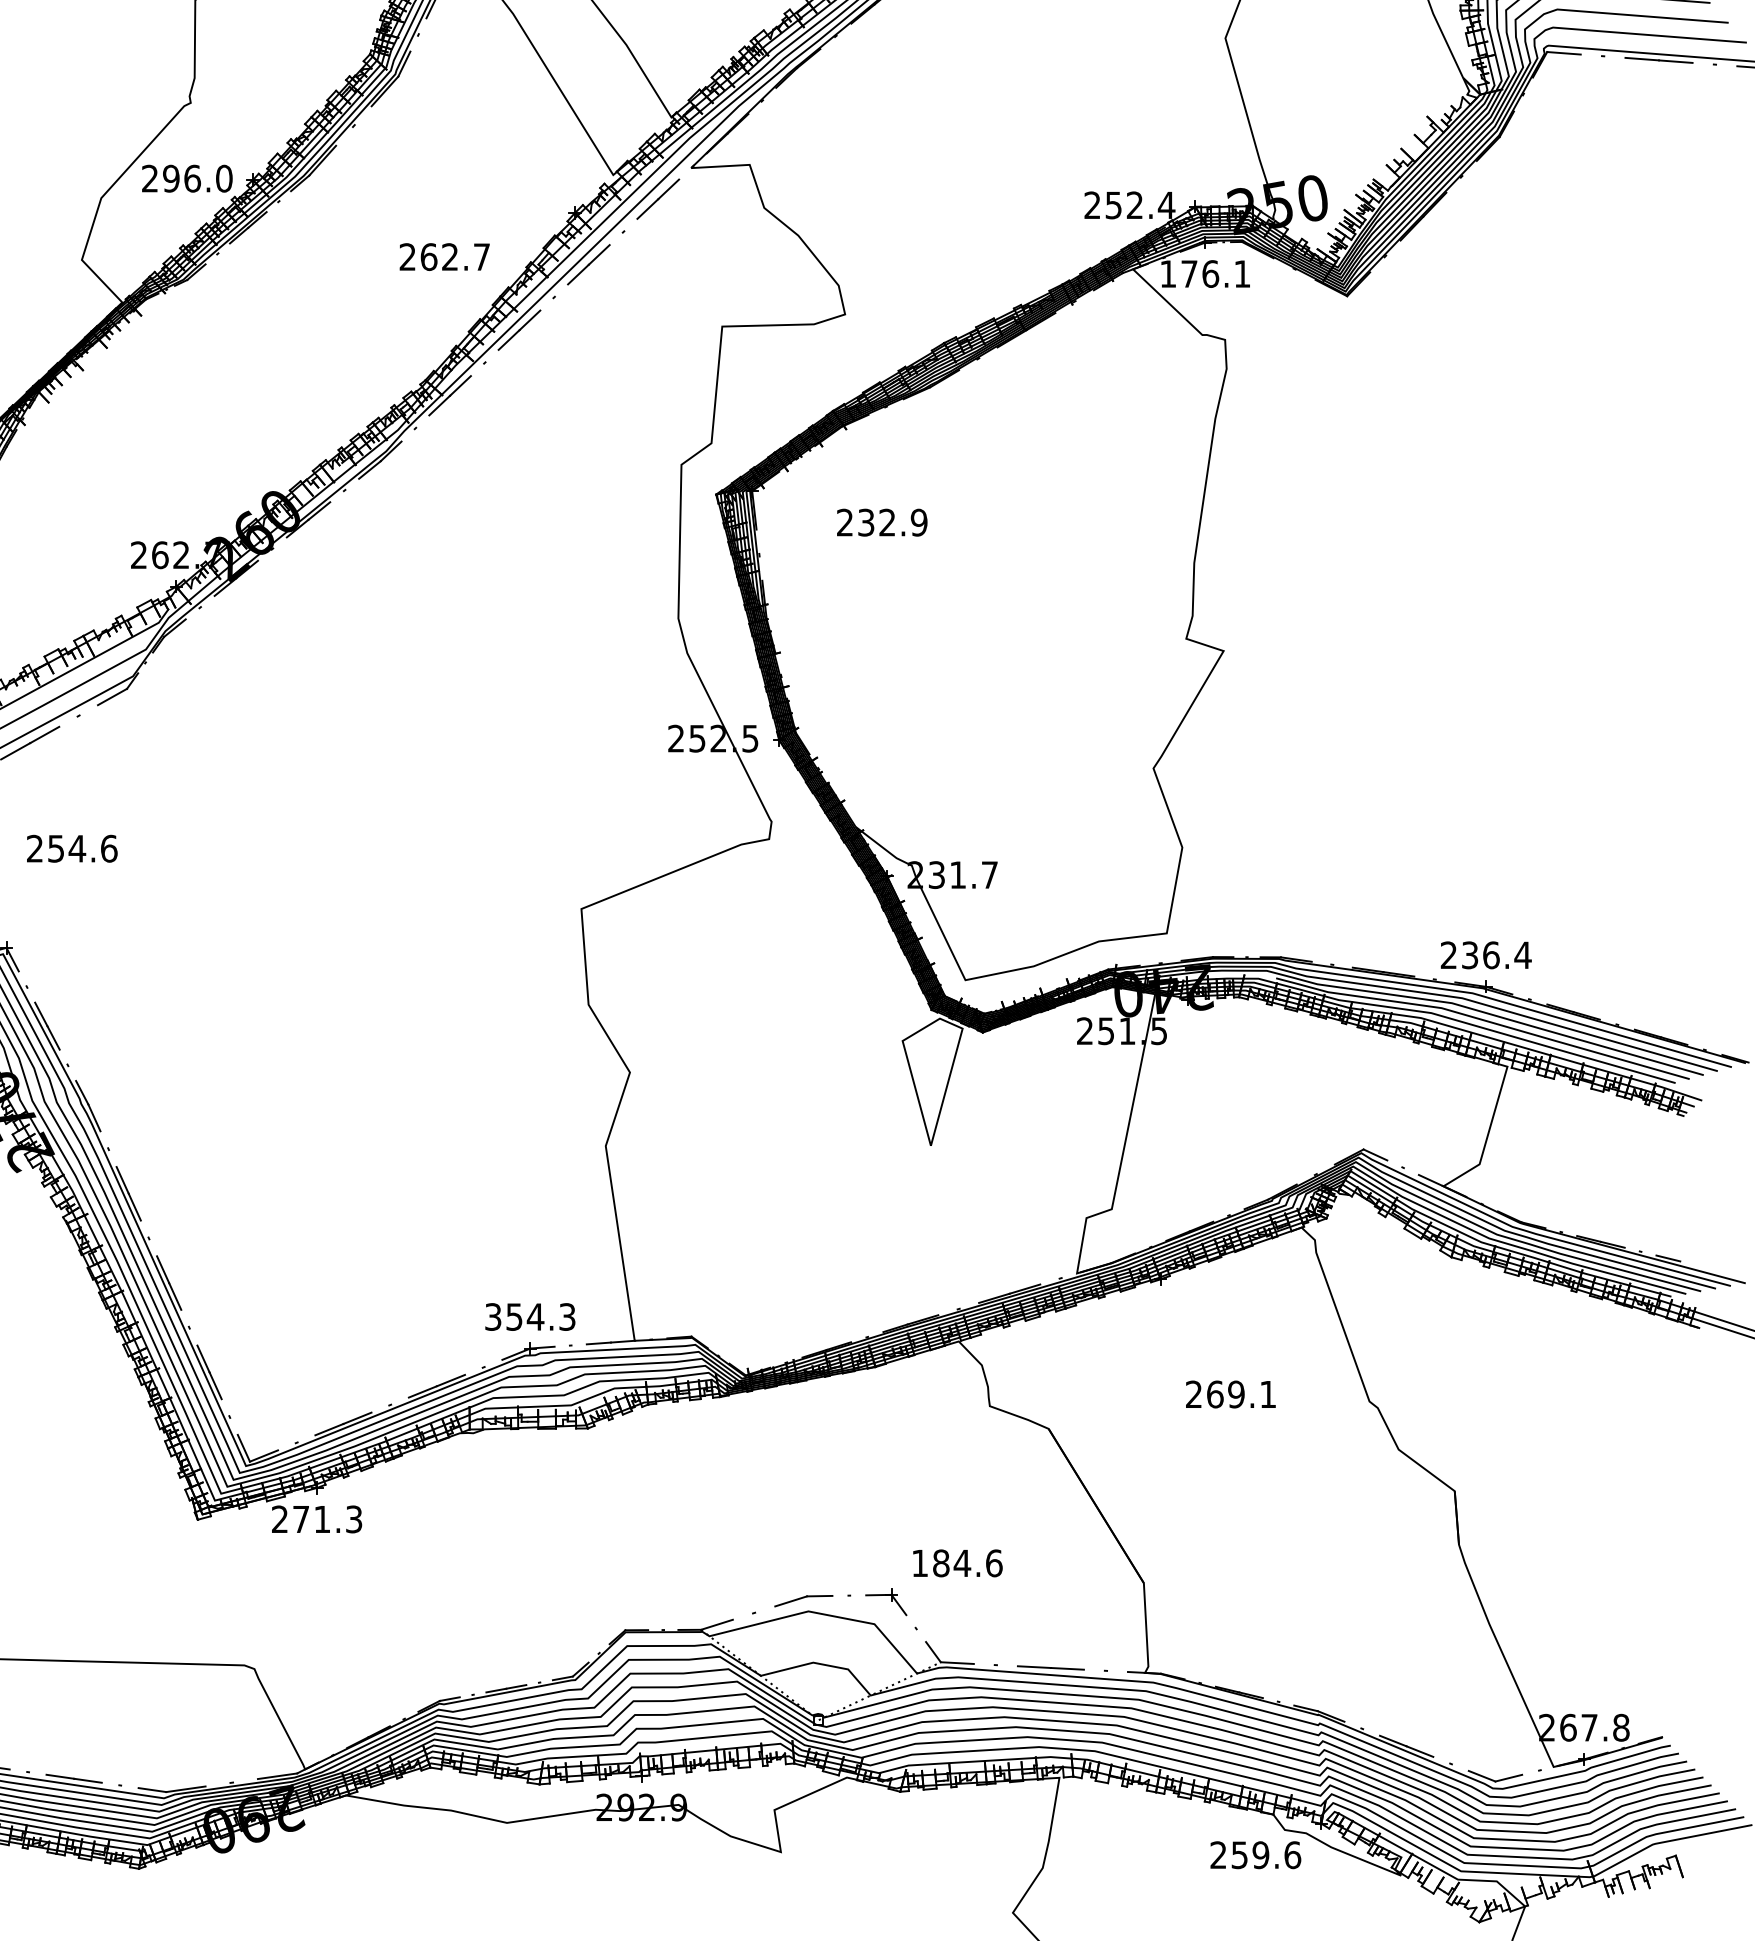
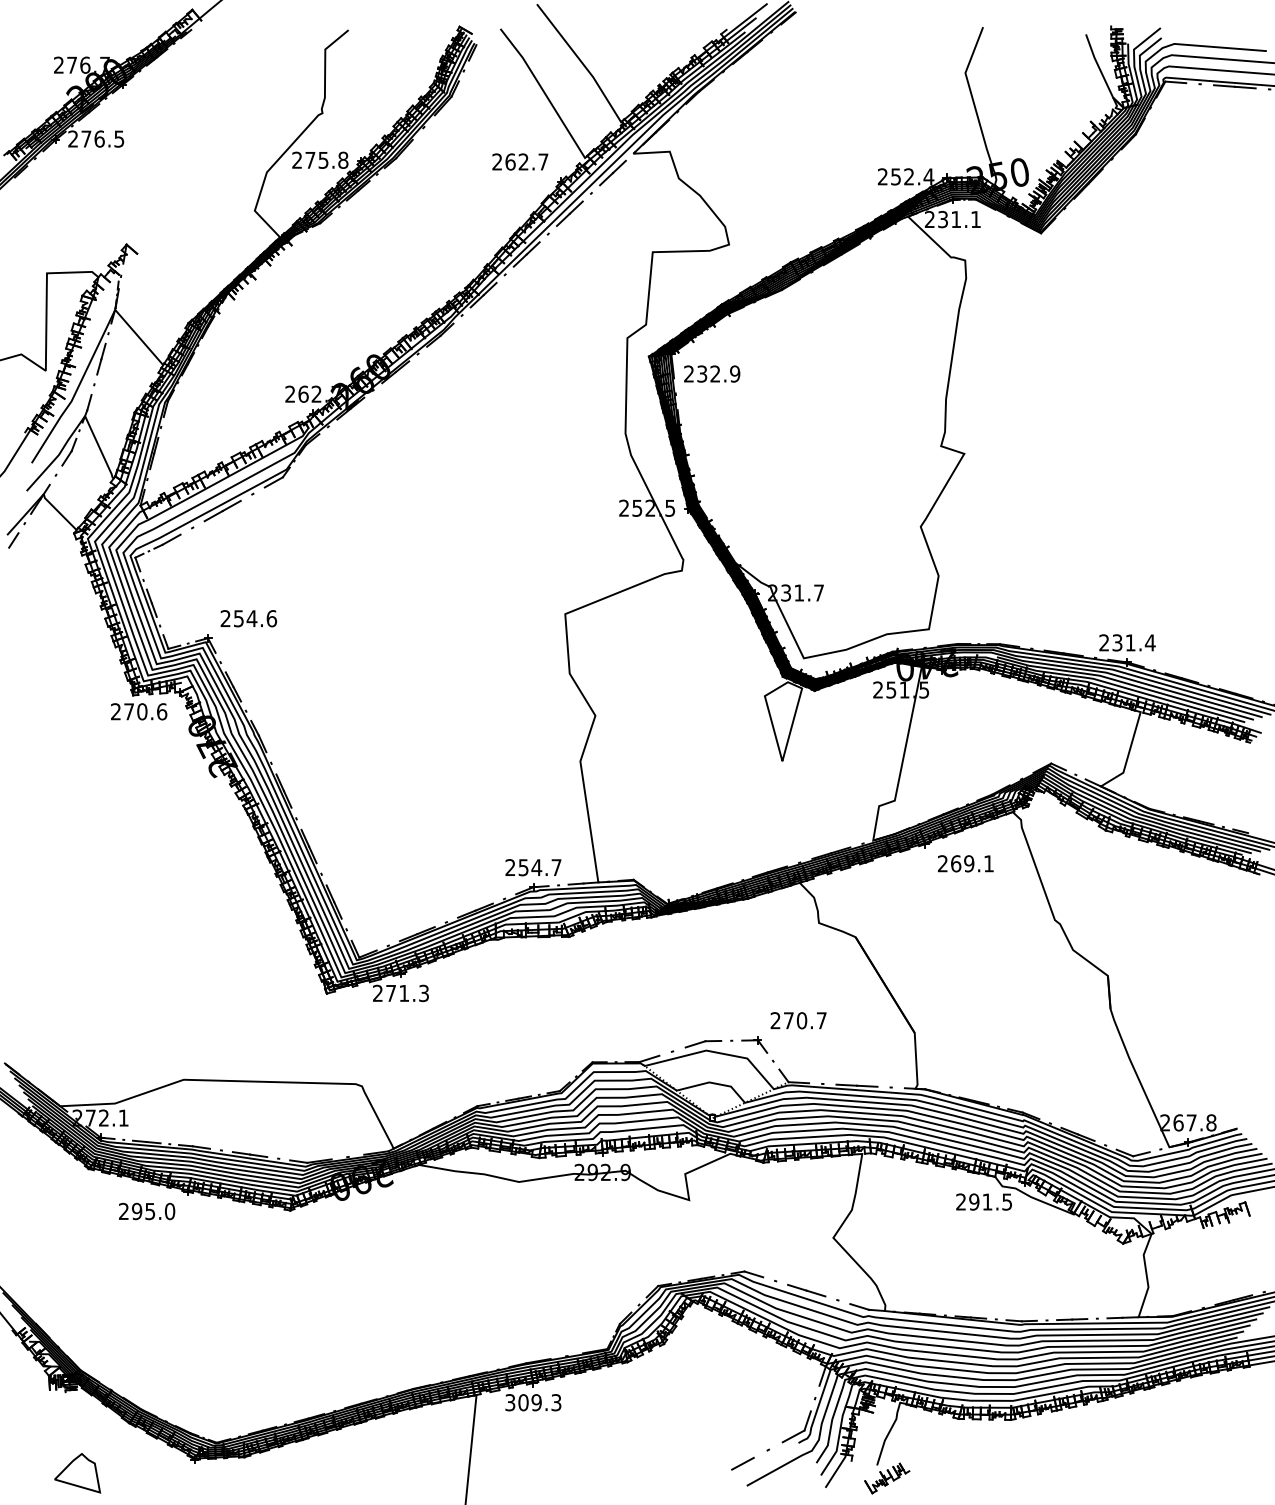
text: (197, 177) -> (326, 159), 296.0 -> 275.8
text: (445, 256) -> (520, 161), moved
text: (1190, 273) -> (943, 219), 176.1 -> 231.1
text: (882, 521) -> (712, 373), moved
text: (71, 848) -> (248, 618), moved
text: (1491, 954) -> (1130, 642), 236.4 -> 231.4
text: (530, 1316) -> (533, 867), 354.3 -> 254.7
text: (1230, 1394) -> (965, 863), moved
text: (956, 1562) -> (798, 1020), 184.6 -> 270.7
text: (1265, 1854) -> (990, 1201), 259.6 -> 291.5

